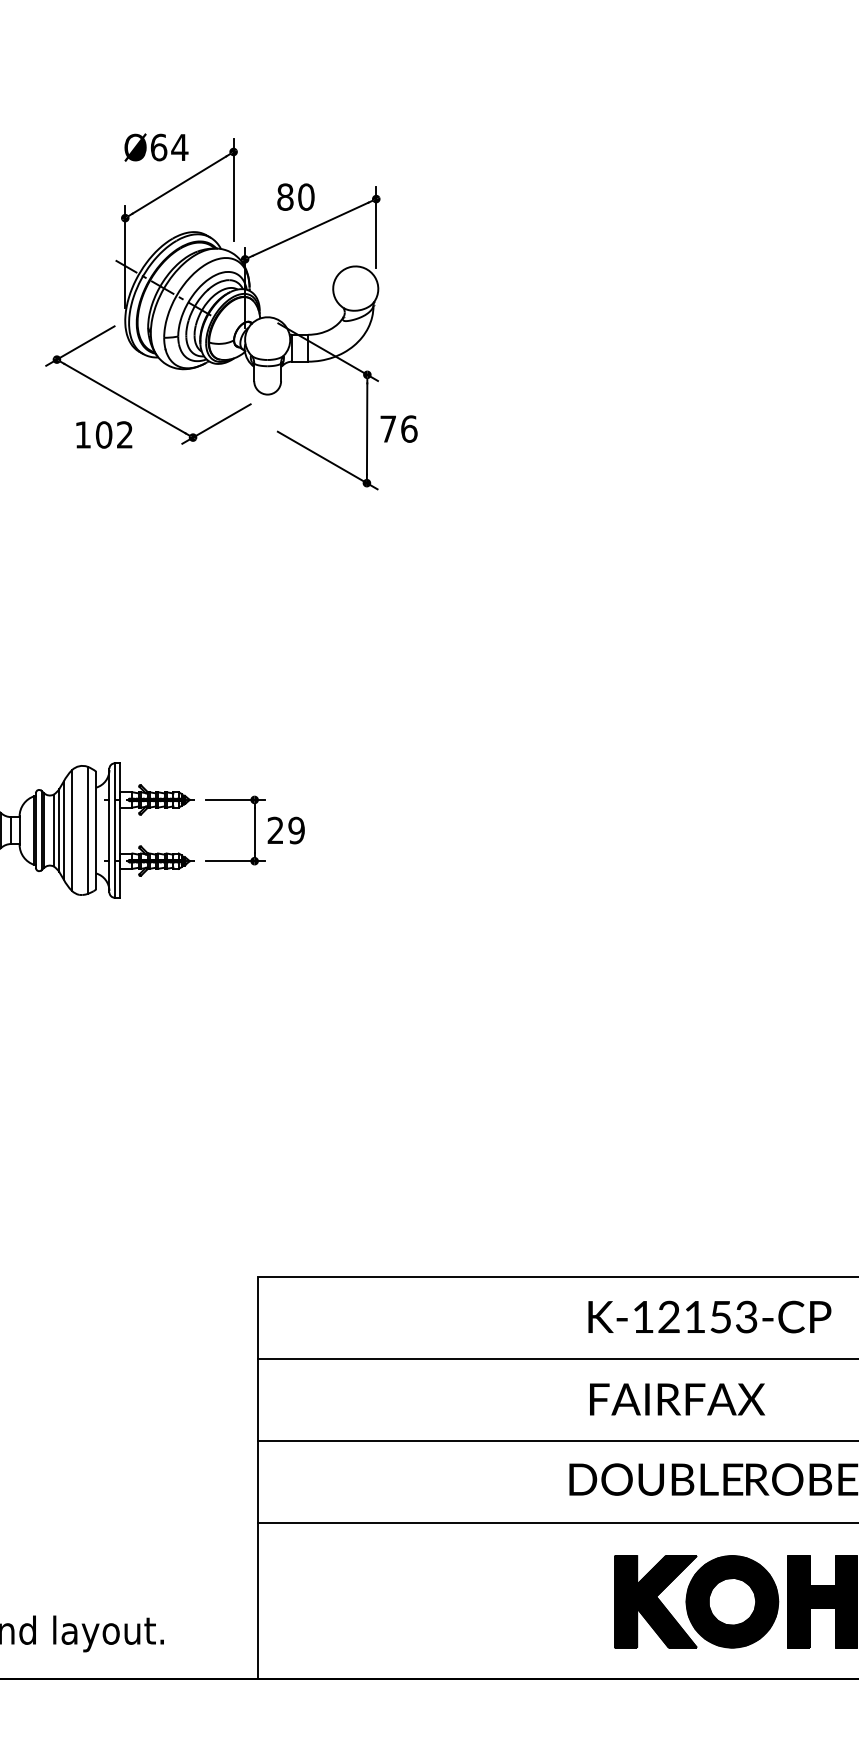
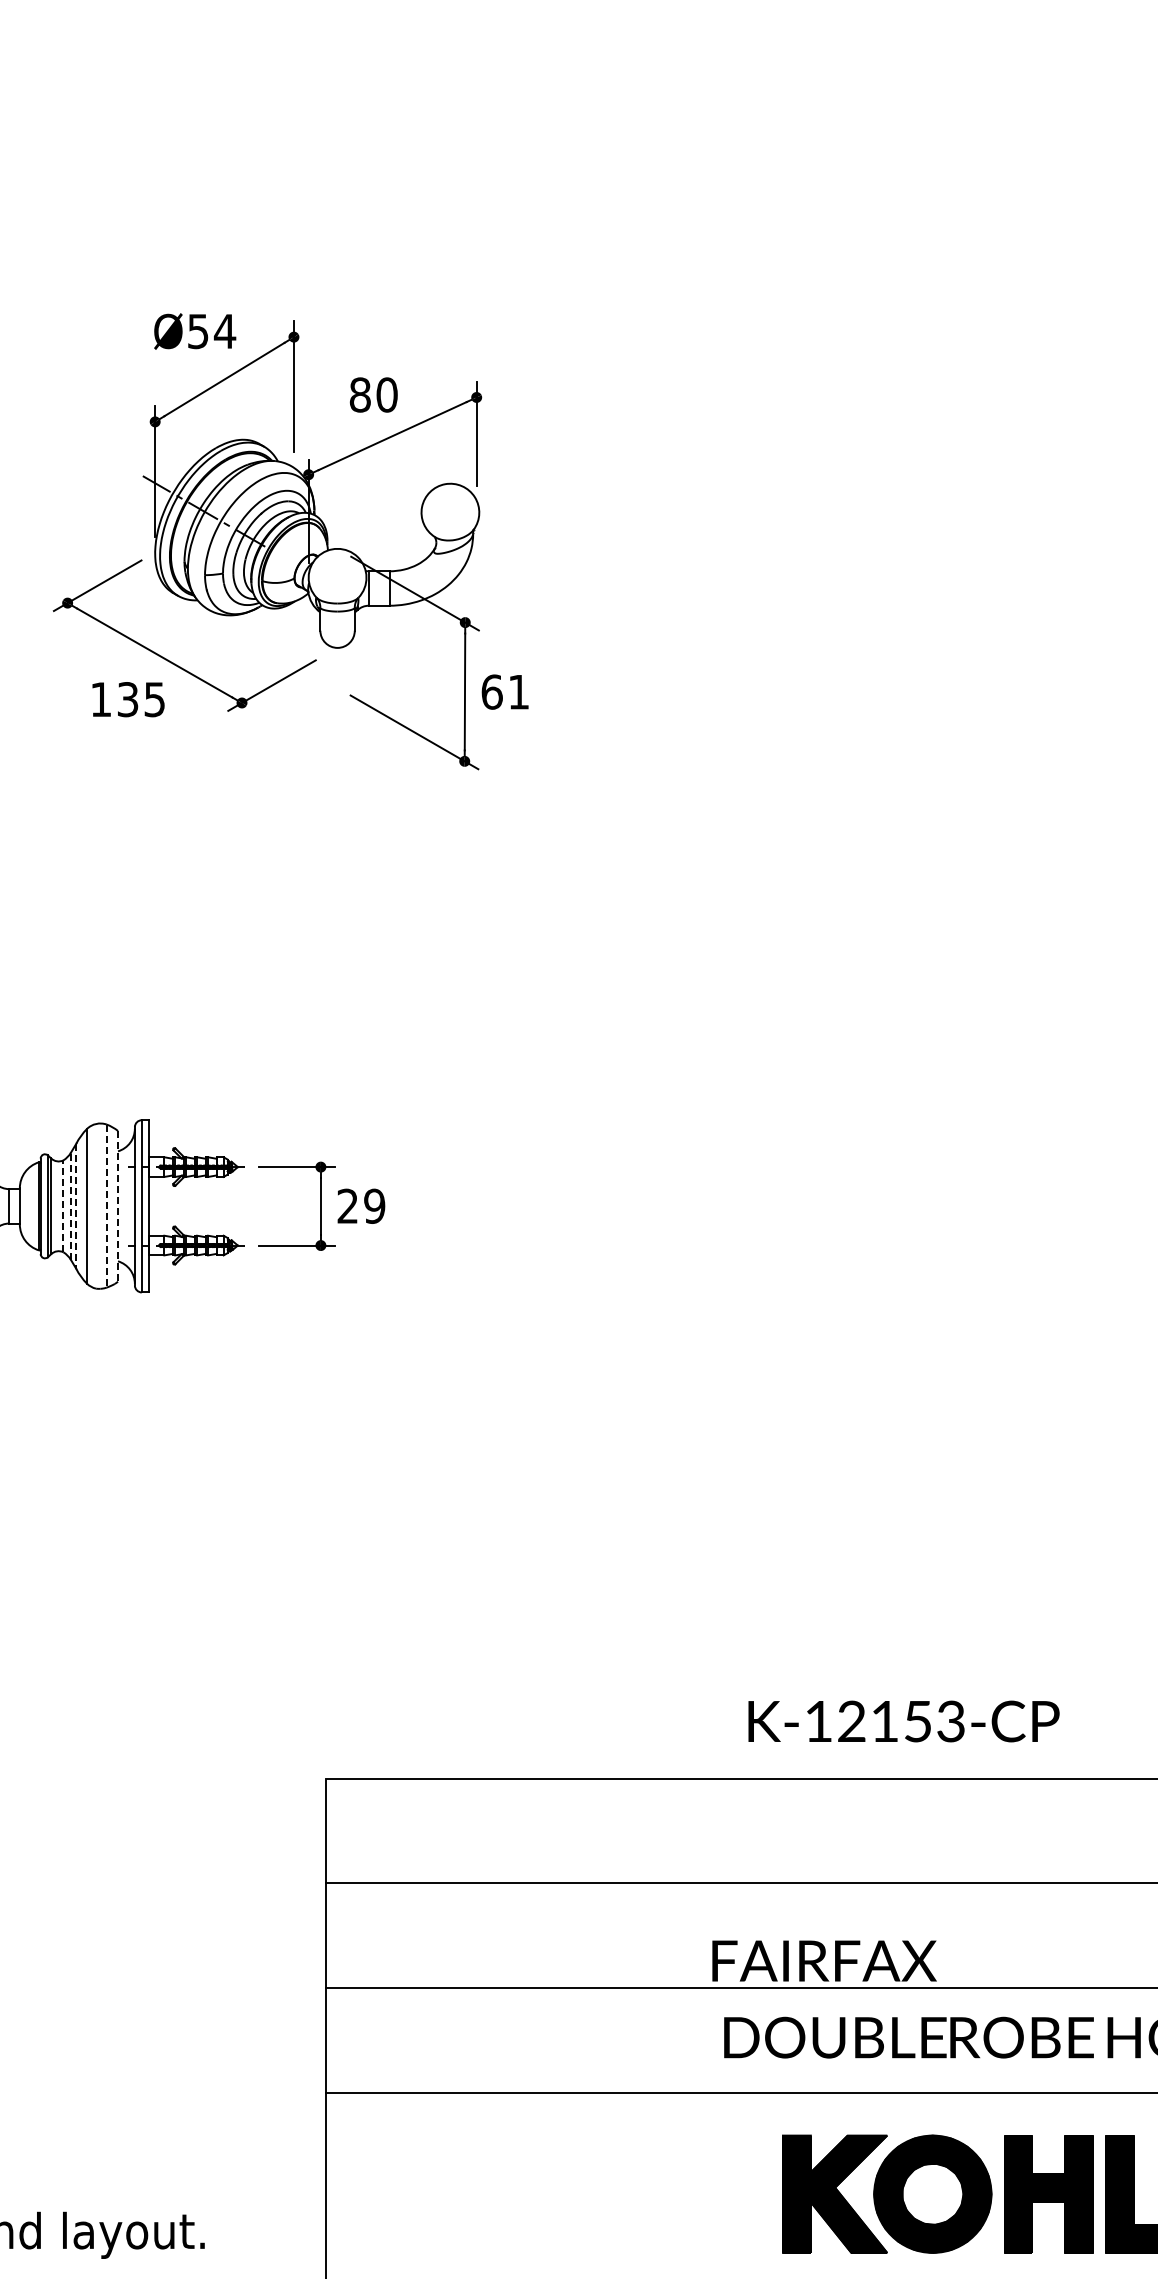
text: (159, 147) -> (198, 331), Ø64 -> Ø54
text: (398, 428) -> (505, 691), 76 -> 61
text: (113, 434) -> (140, 699), 102 -> 135
line: (59, 829) -> (70, 1205), solid -> dashed
line: (53, 830) -> (63, 1206), solid -> dashed
line: (63, 830) -> (76, 1206), solid -> dashed
line: (87, 830) -> (106, 1206), solid -> dashed
line: (96, 830) -> (118, 1206), solid -> dashed
text: (709, 1317) -> (903, 1721), moved
text: (677, 1399) -> (824, 1960), moved

